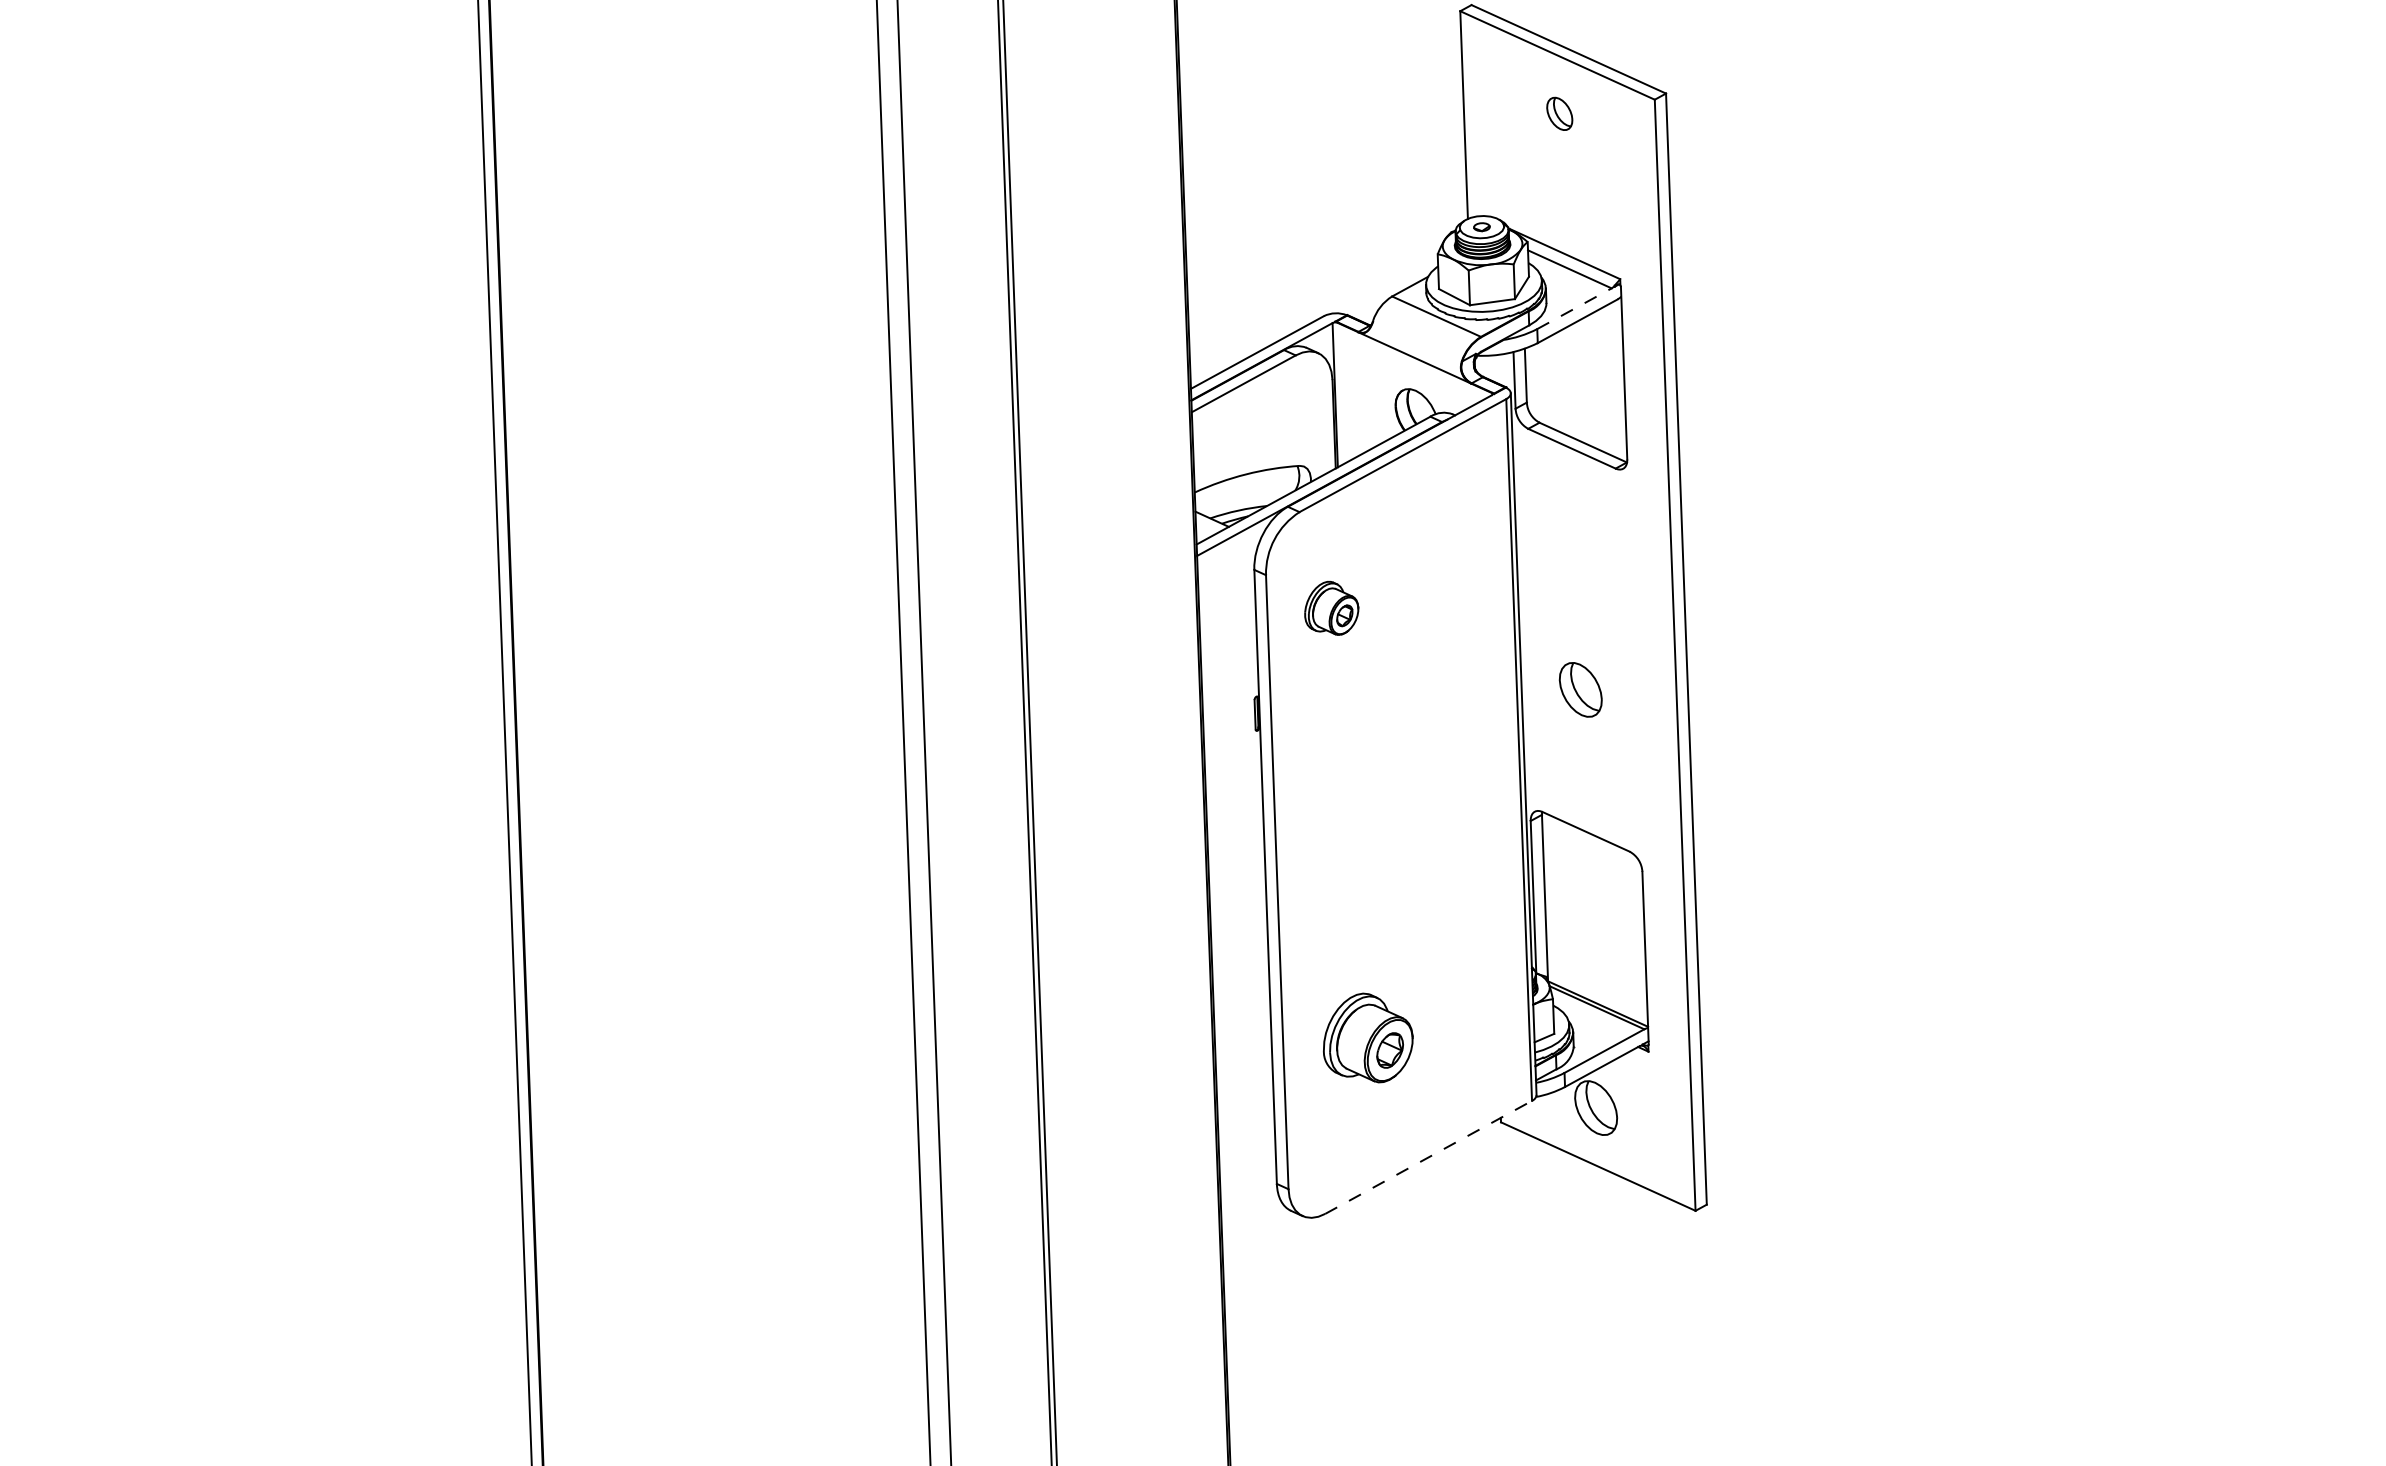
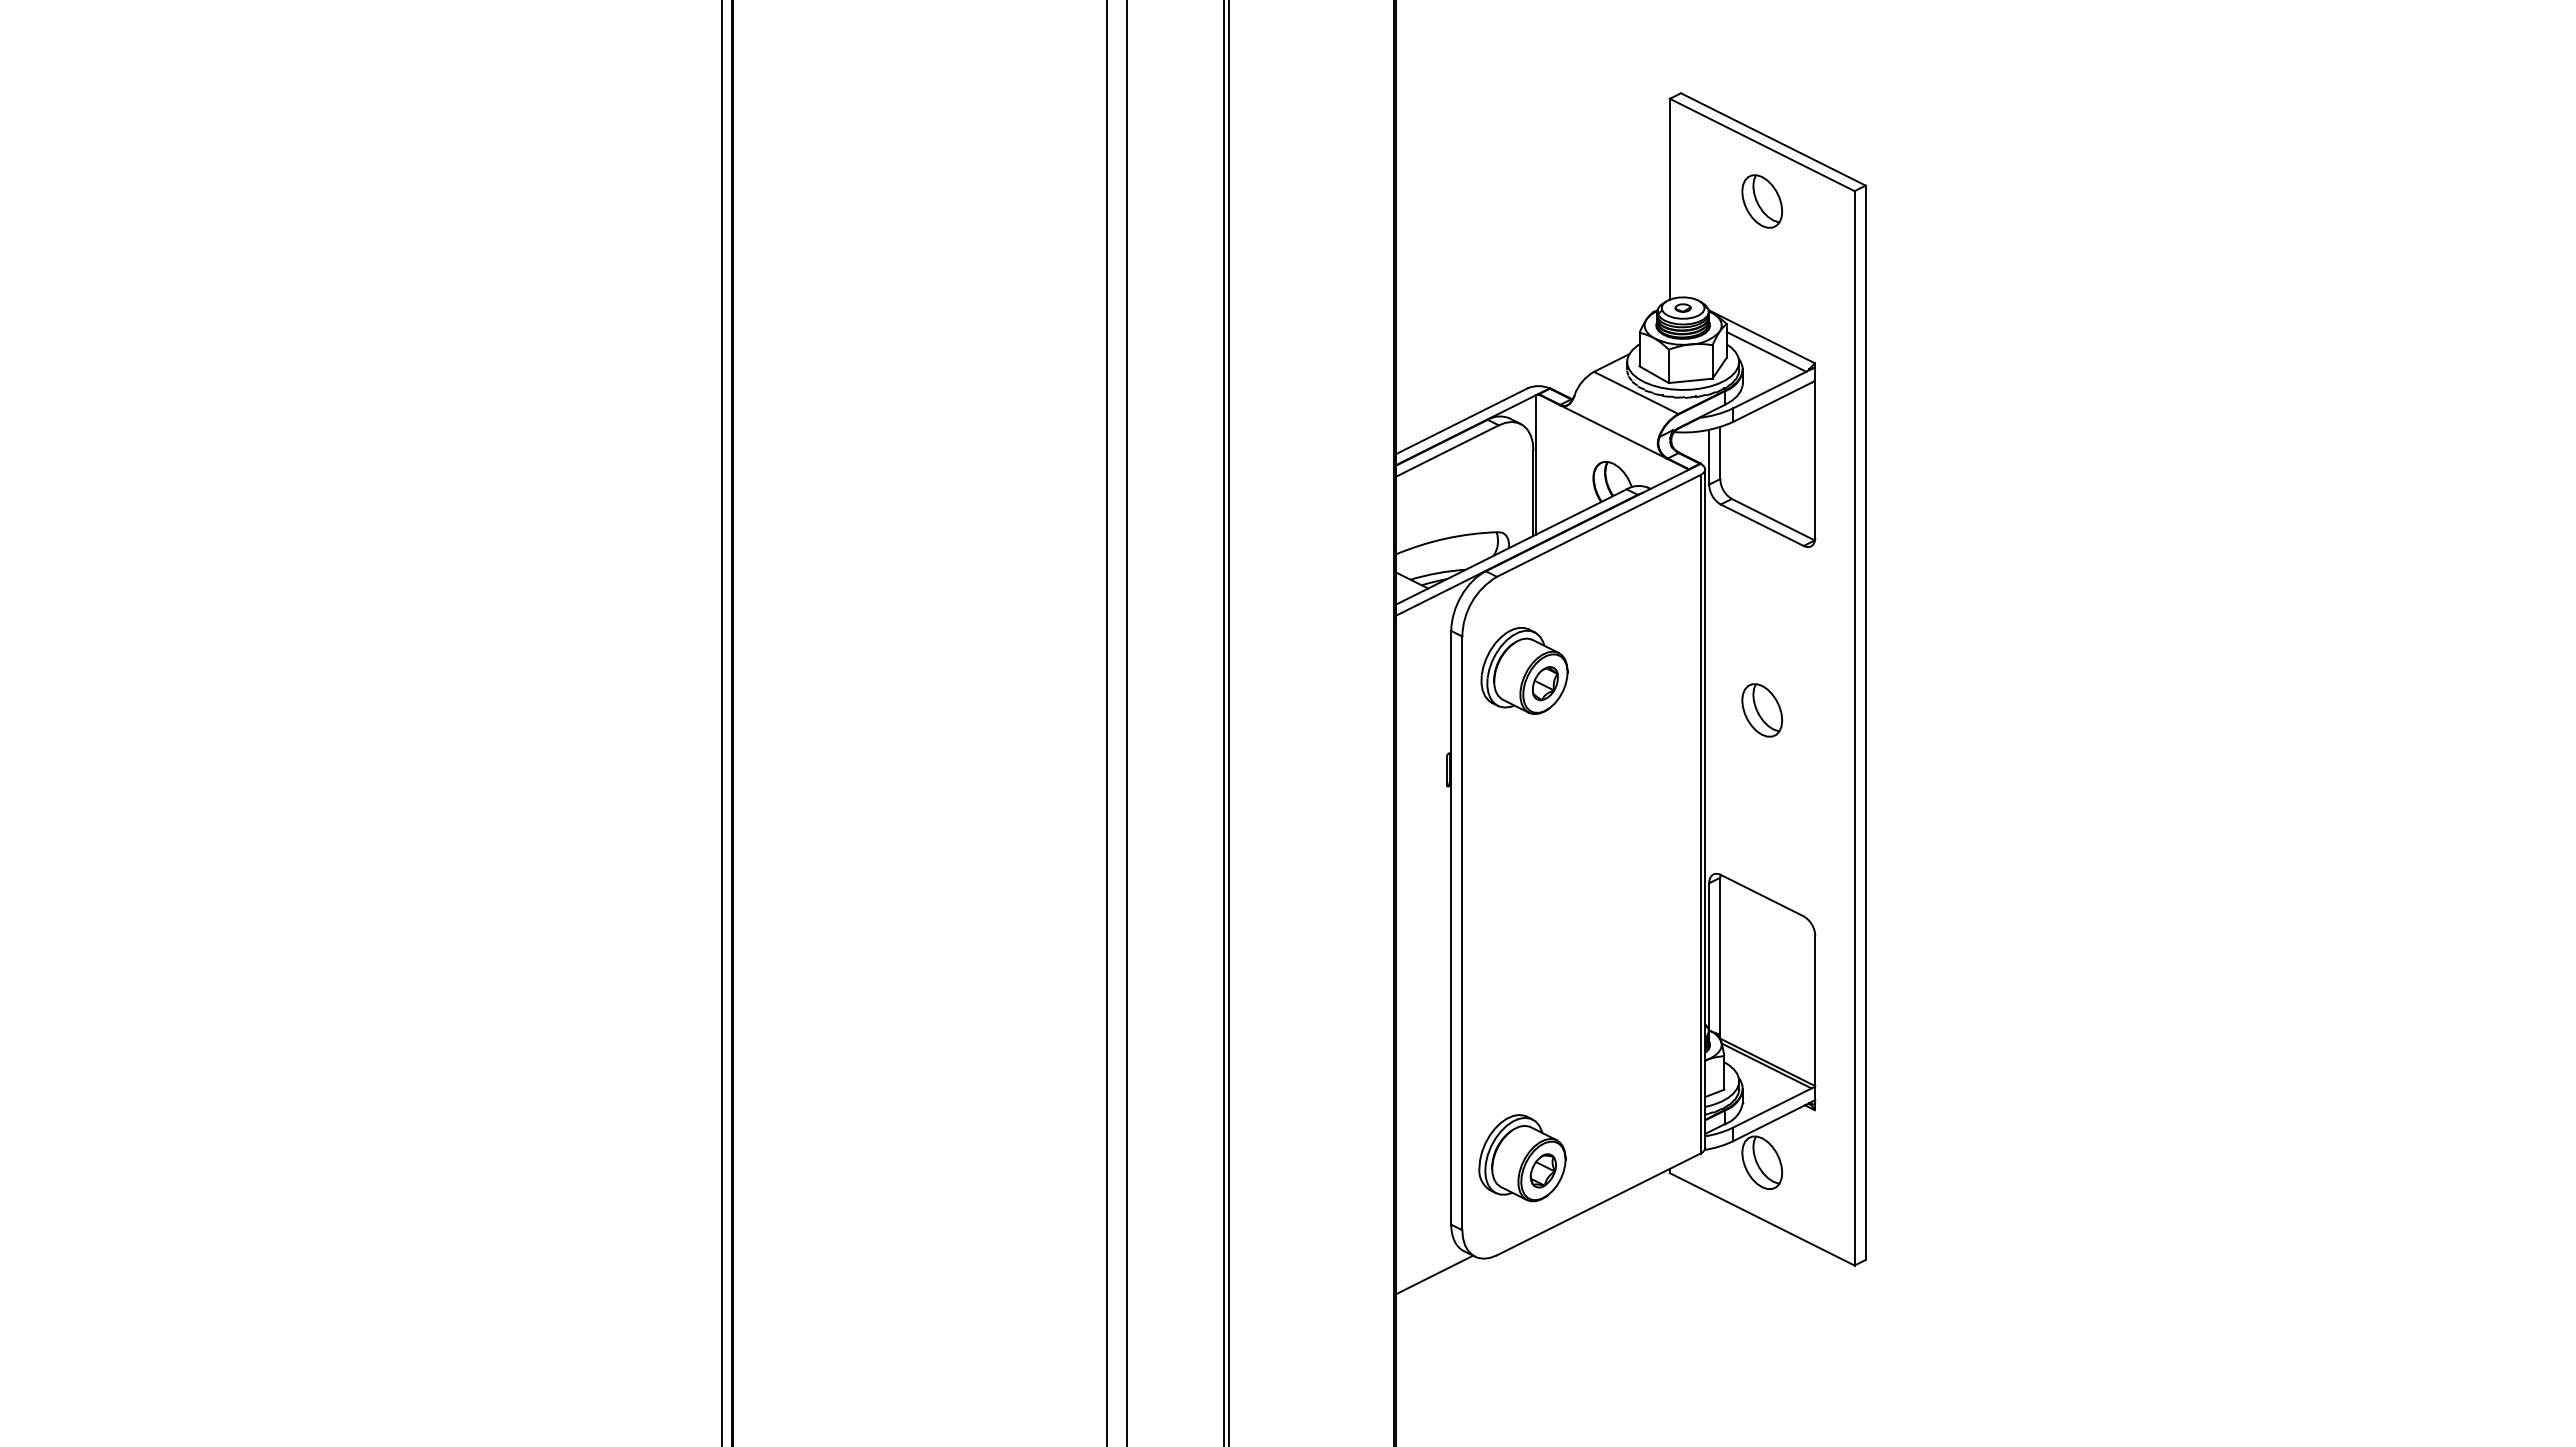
part: (1559, 113) -> (1762, 201), size x1.67
line: (1574, 309) -> (1769, 390), dashed -> solid
part: (1331, 607) -> (1524, 670), size x1.67
part: (1581, 689) -> (1762, 710), moved
part: (1368, 1038) -> (1522, 1158), moved
line: (1428, 1157) -> (1598, 1204), dashed -> solid
line: (1261, 1236) -> (1434, 1274), added

